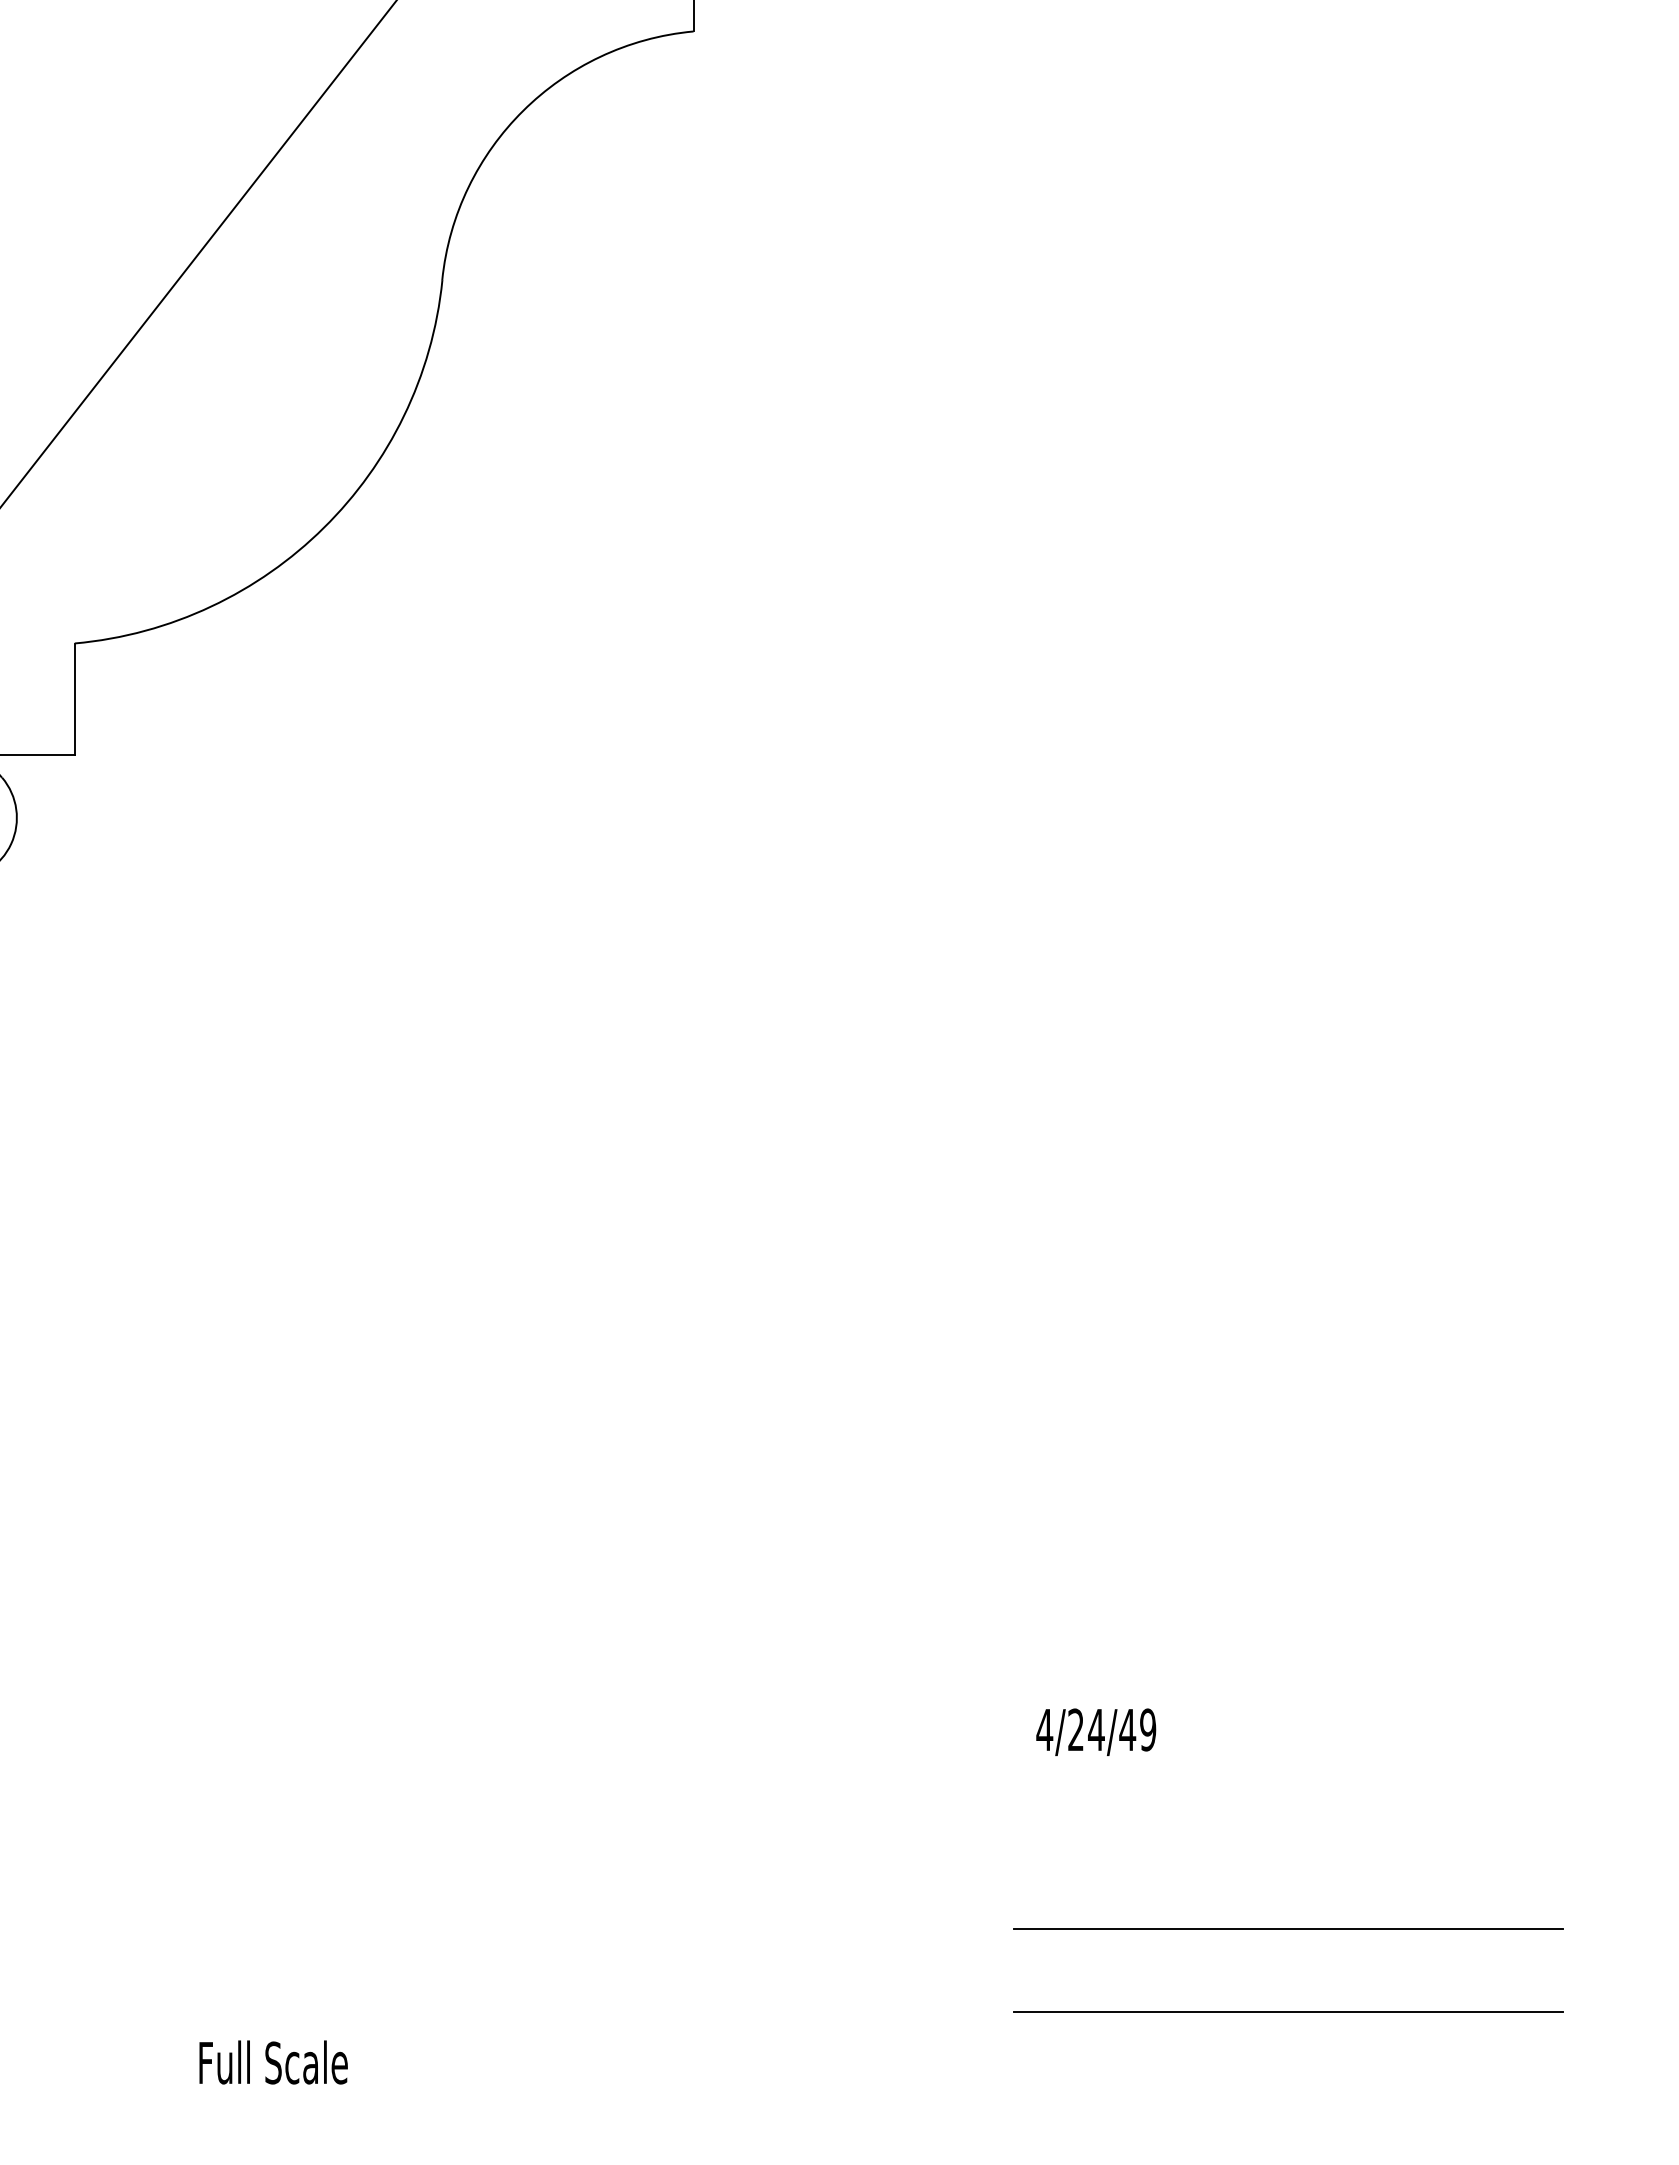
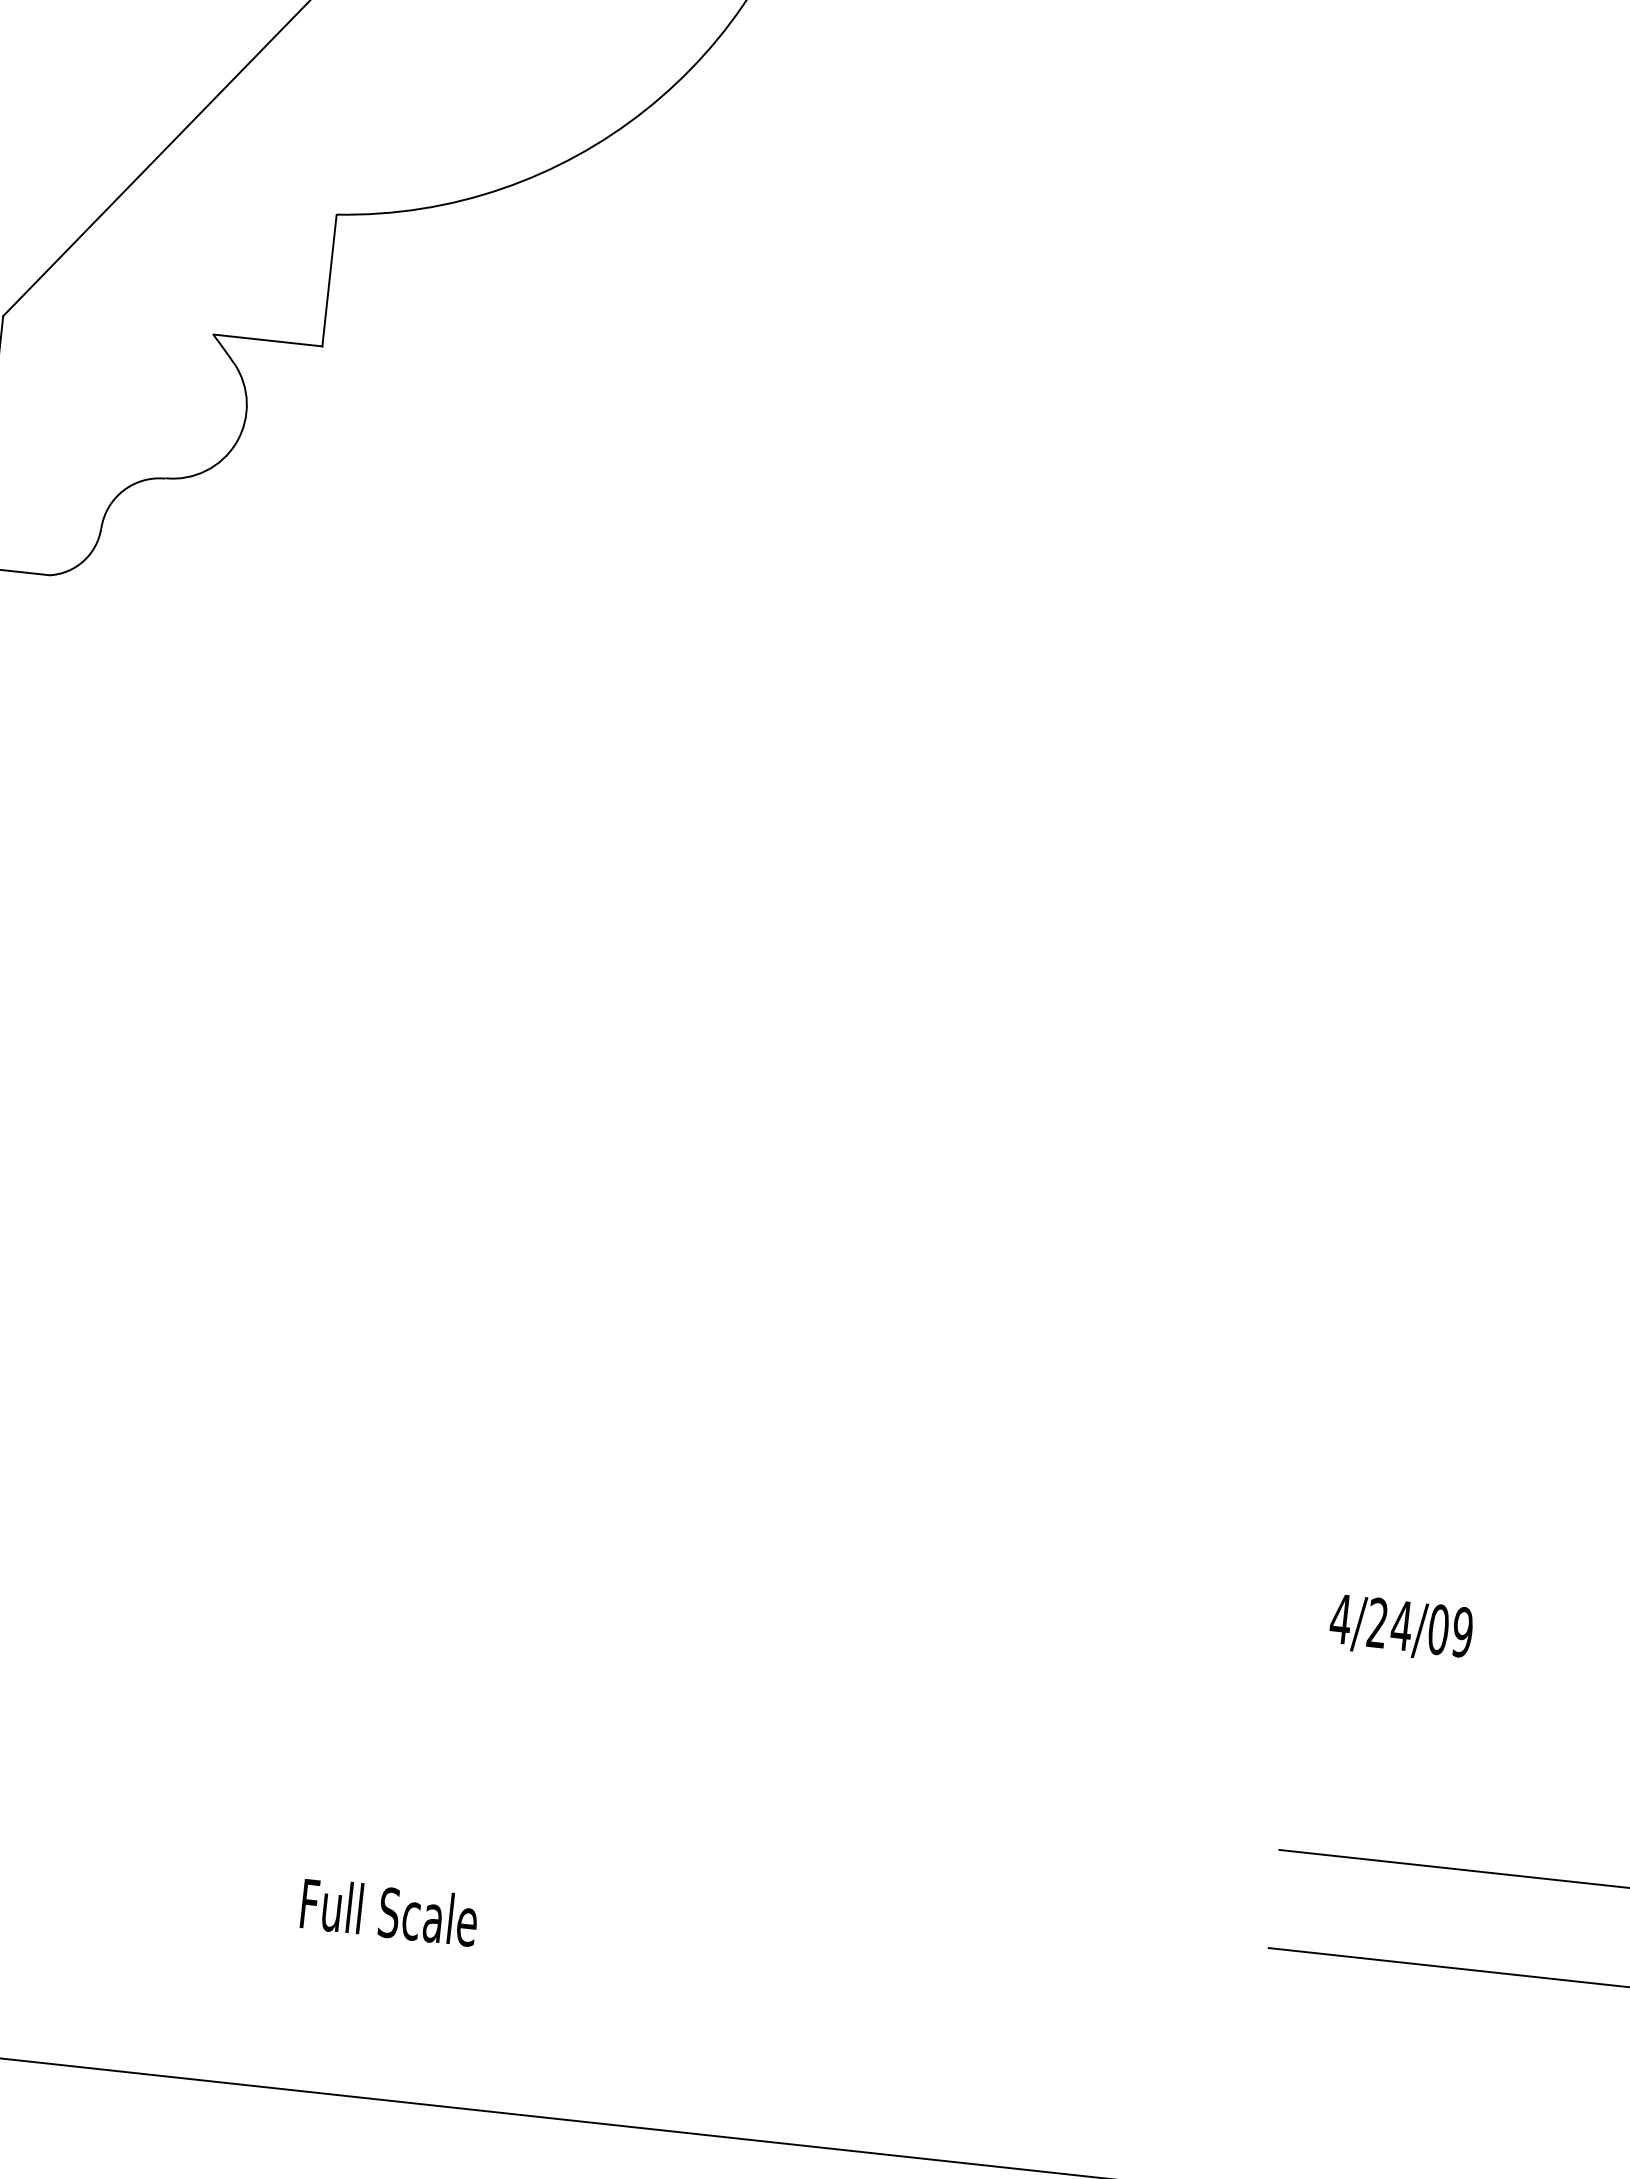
text: (1127, 1729) -> (1438, 1629), 4/24/49 -> 4/24/09

